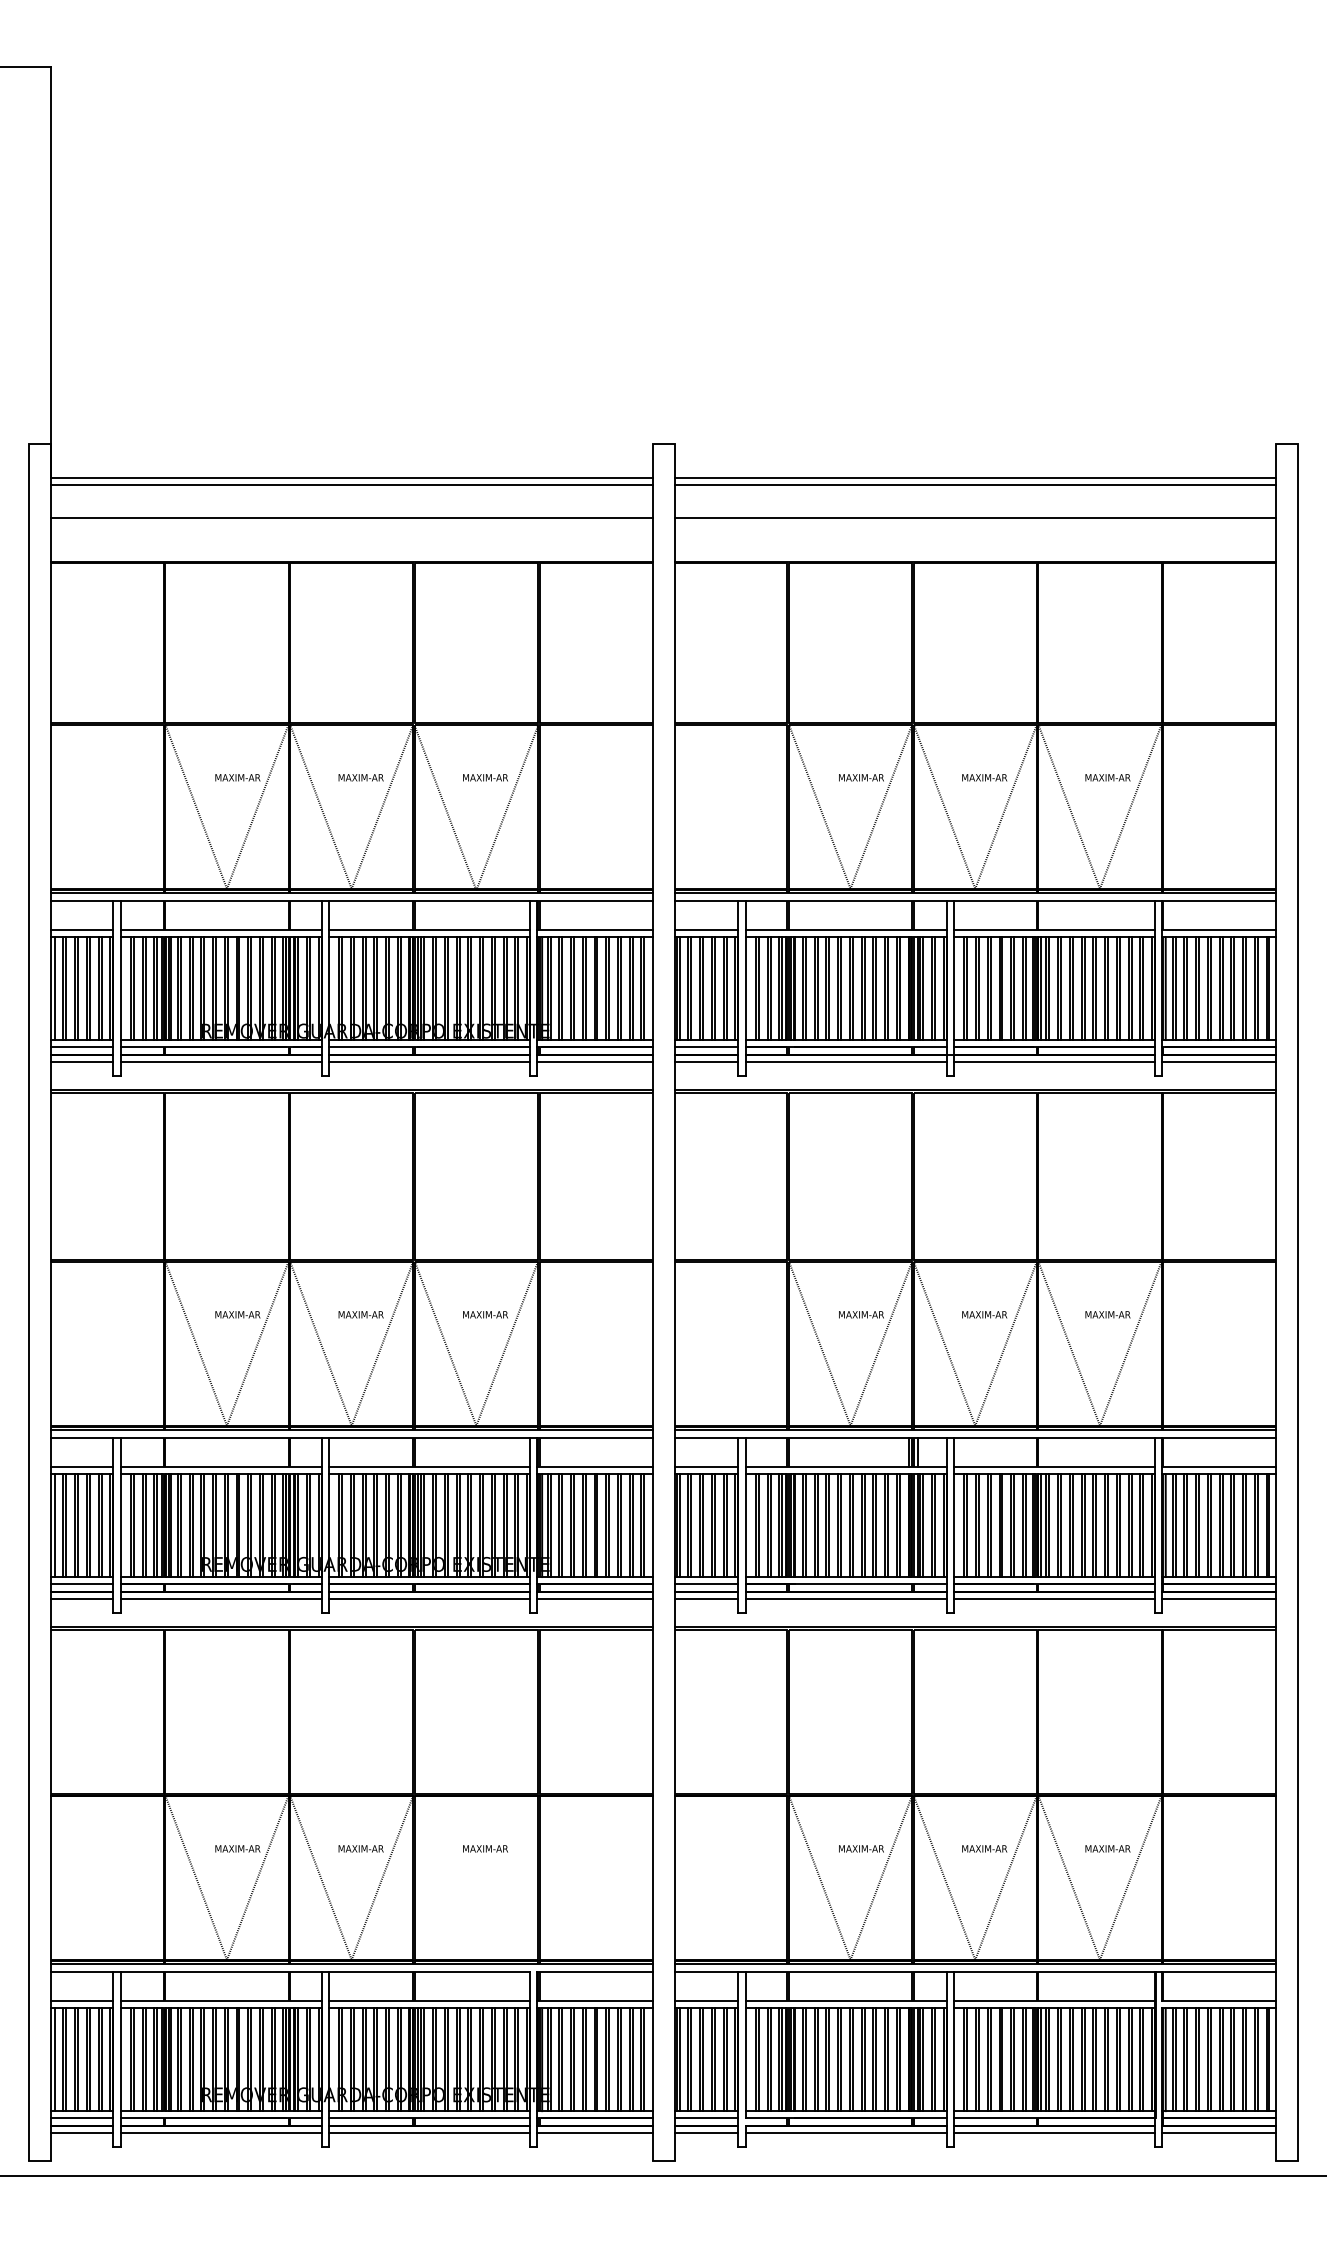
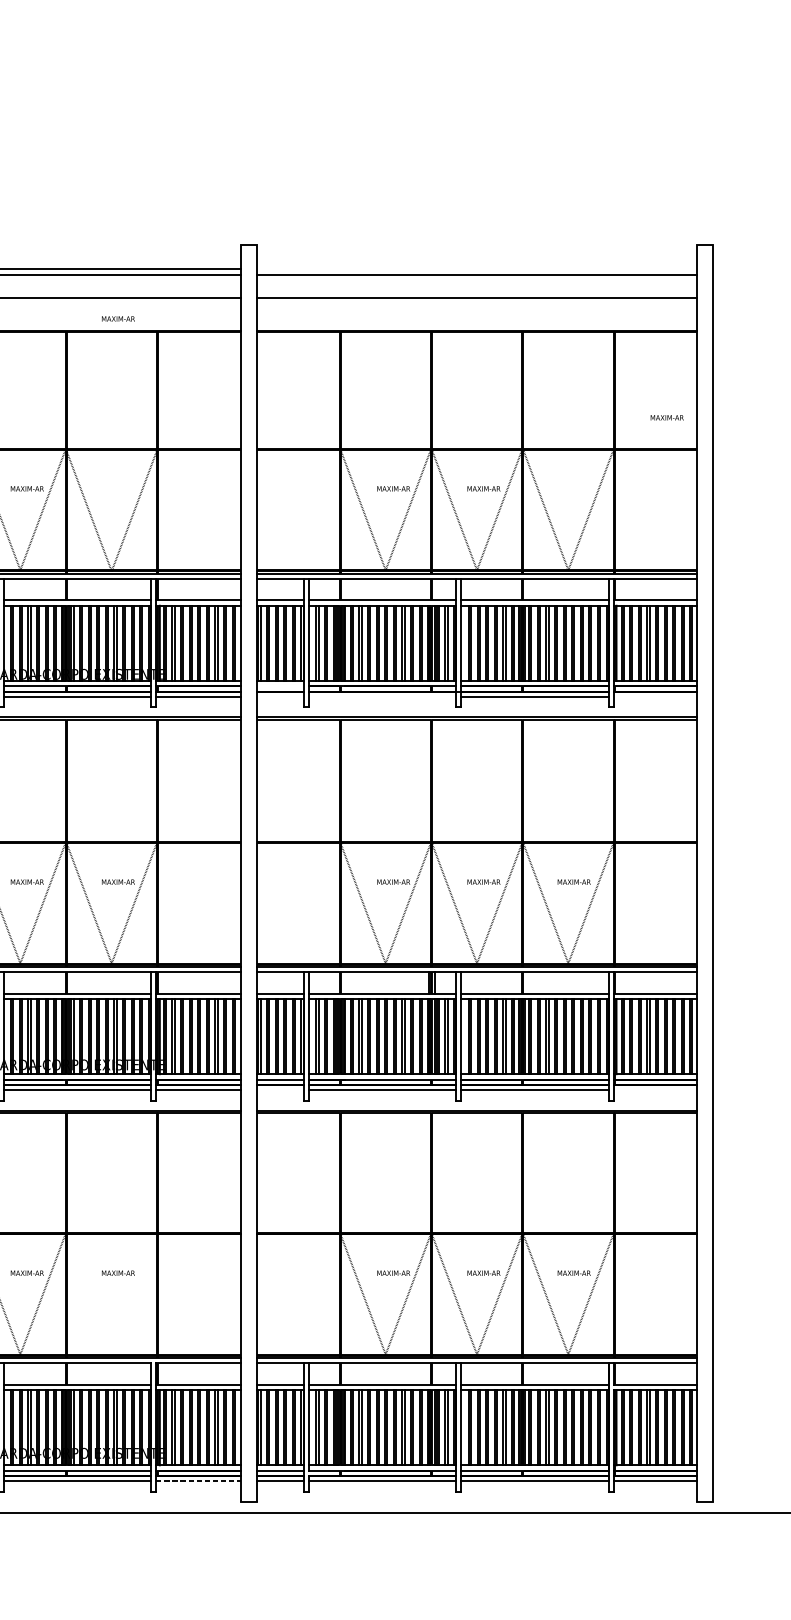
line: (975, 478) -> (477, 269), removed
text: (485, 777) -> (118, 318), moved
text: (1107, 777) -> (666, 417), moved
line: (706, 1047) -> (280, 686), removed
line: (706, 1062) -> (280, 697), removed
line: (845, 1062) -> (382, 697), removed
line: (1219, 1062) -> (655, 697), removed
line: (706, 1599) -> (280, 1090), removed
line: (1219, 1599) -> (655, 1090), removed
line: (594, 2133) -> (198, 1481), solid -> dashed

